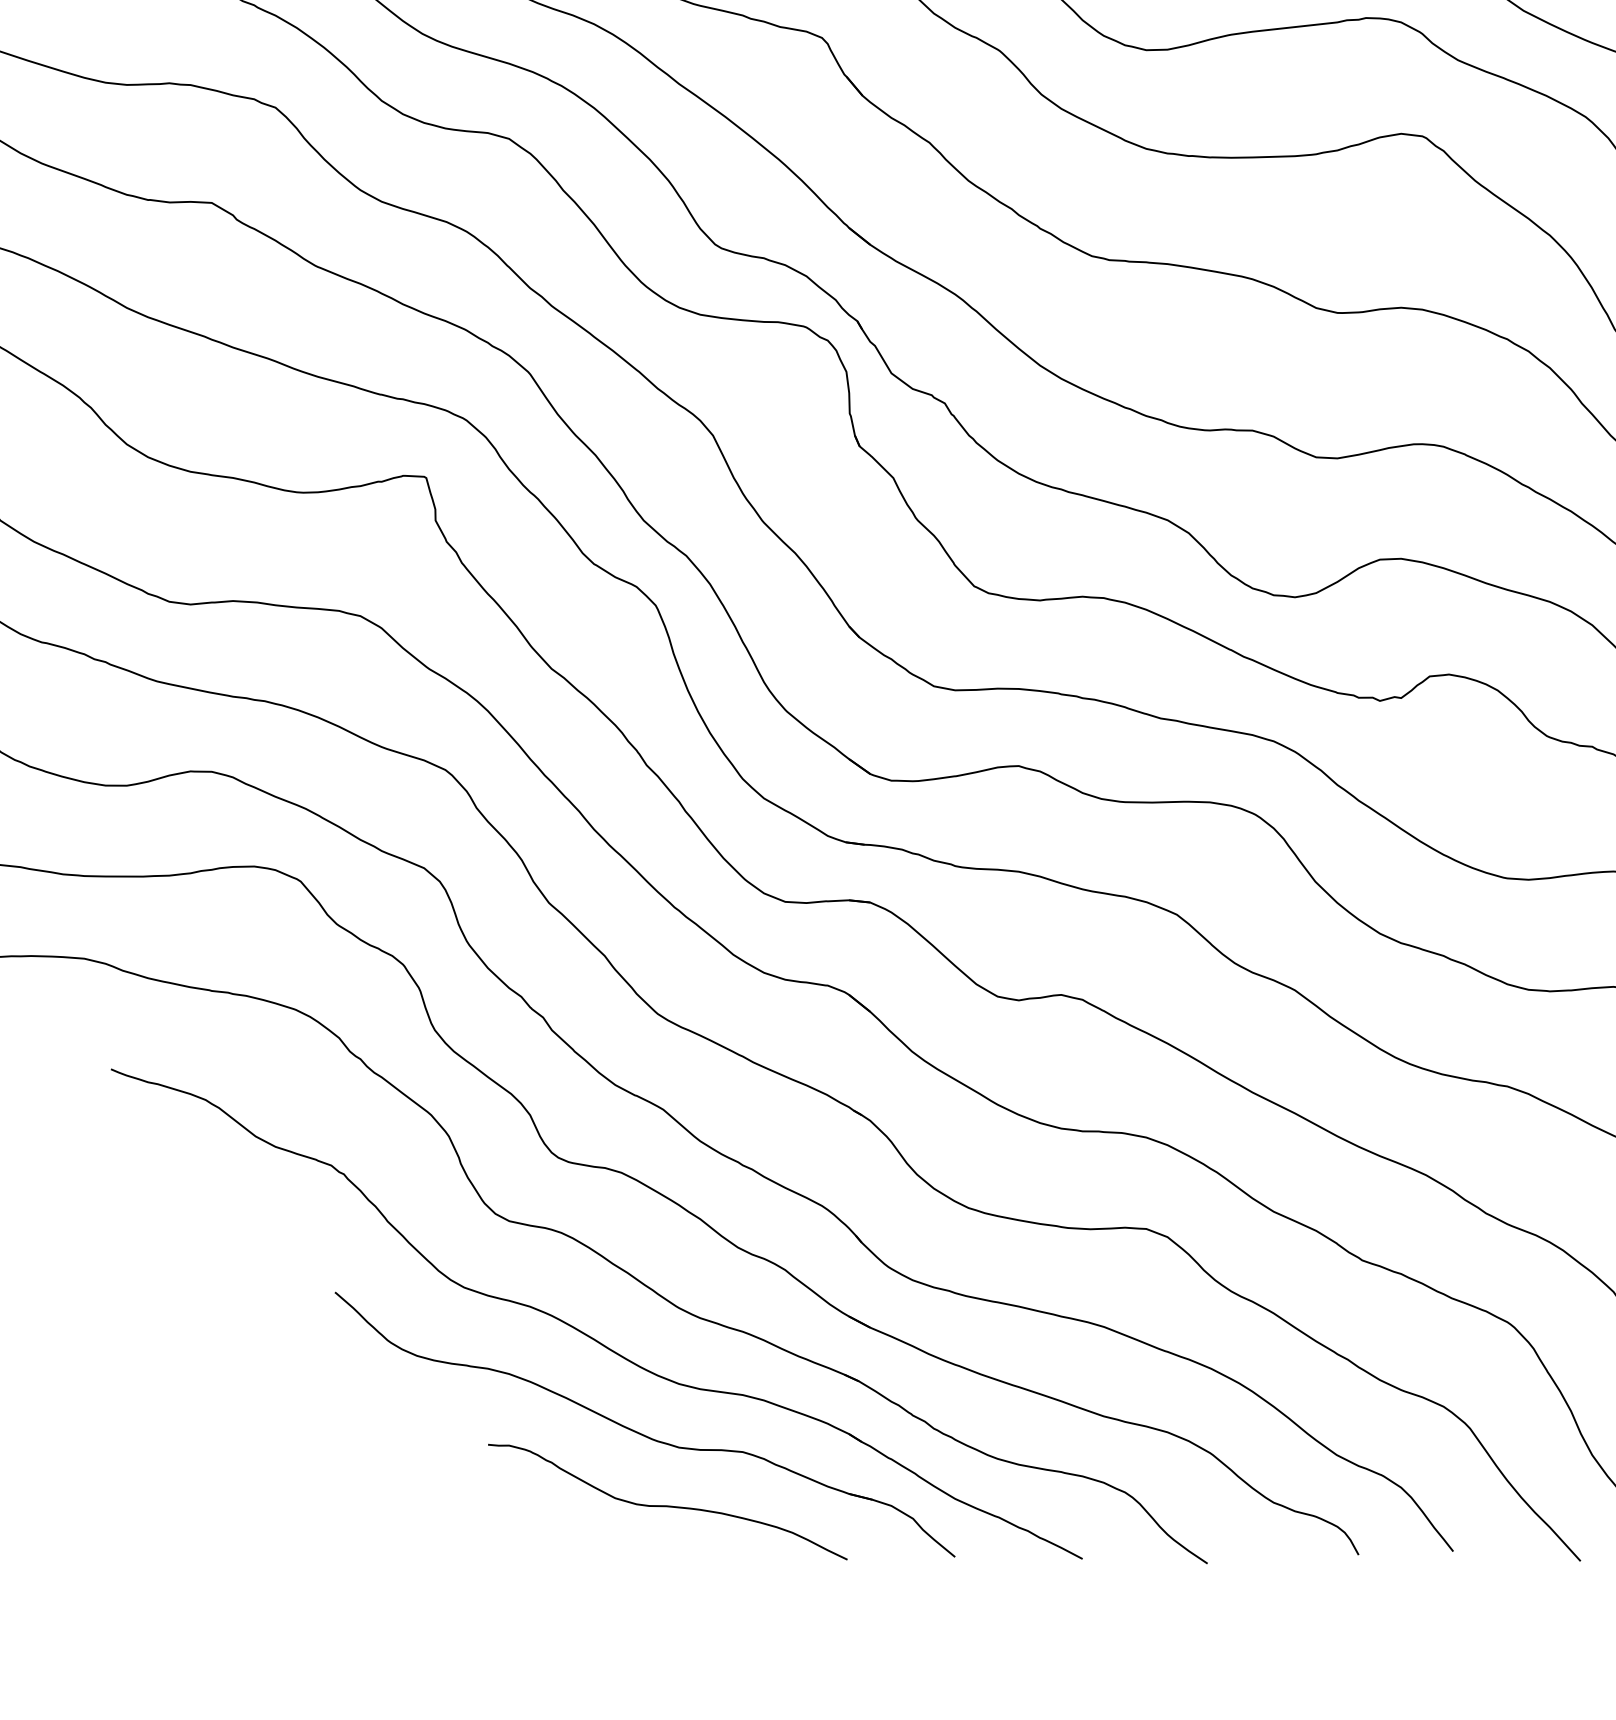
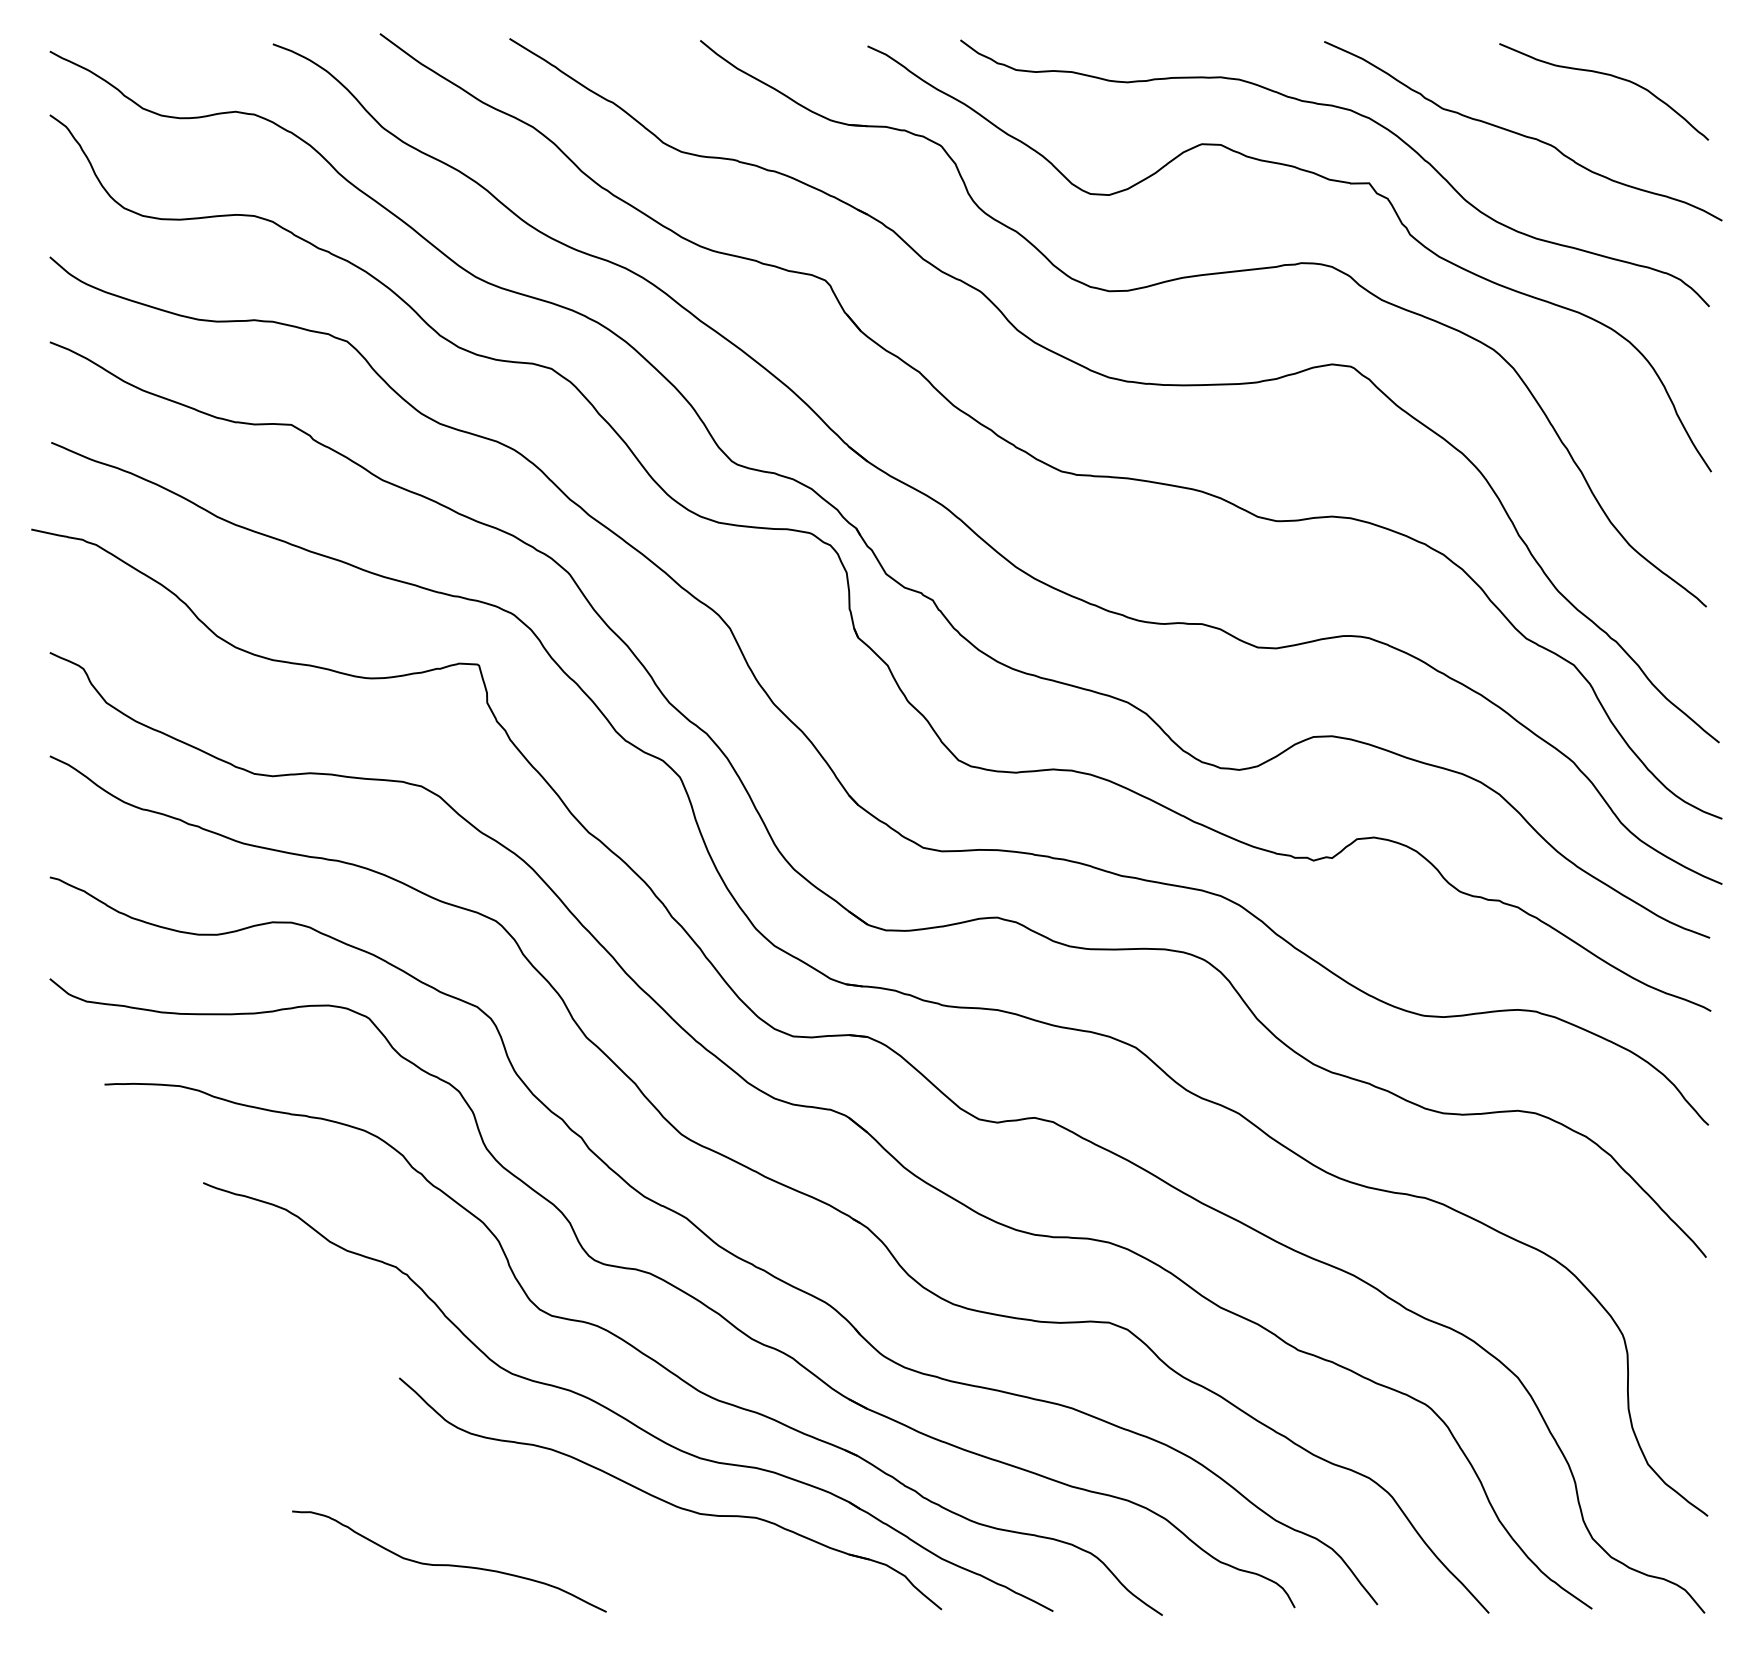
curve: (667, 1505) -> (449, 1564), moved

